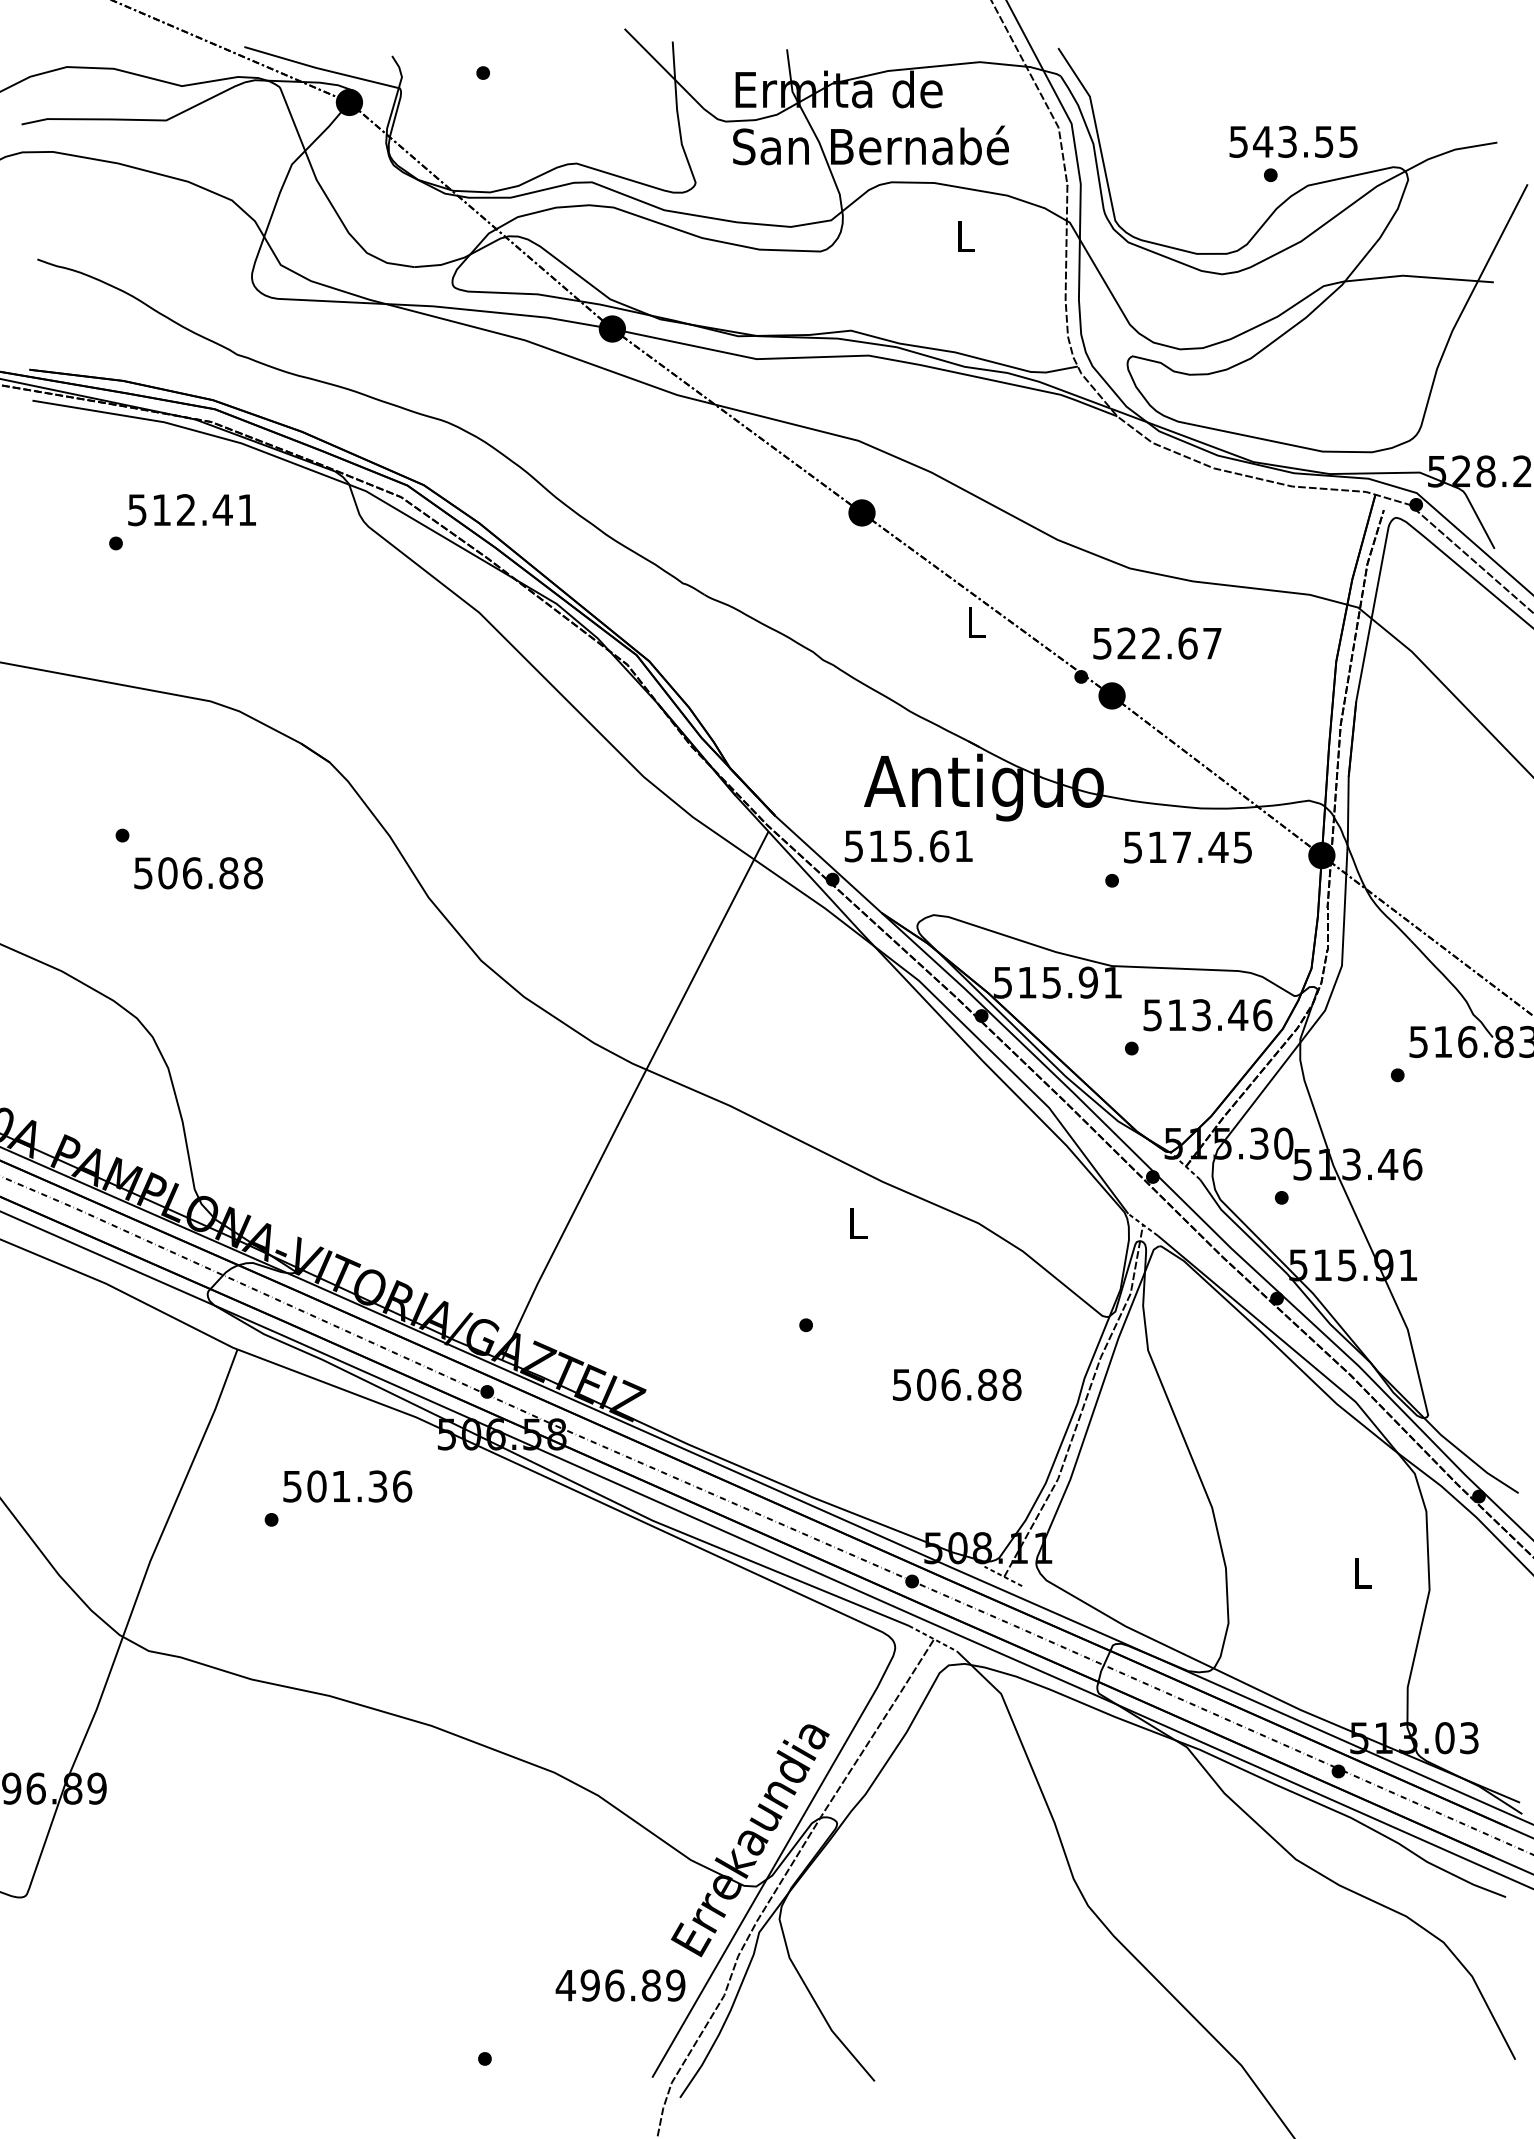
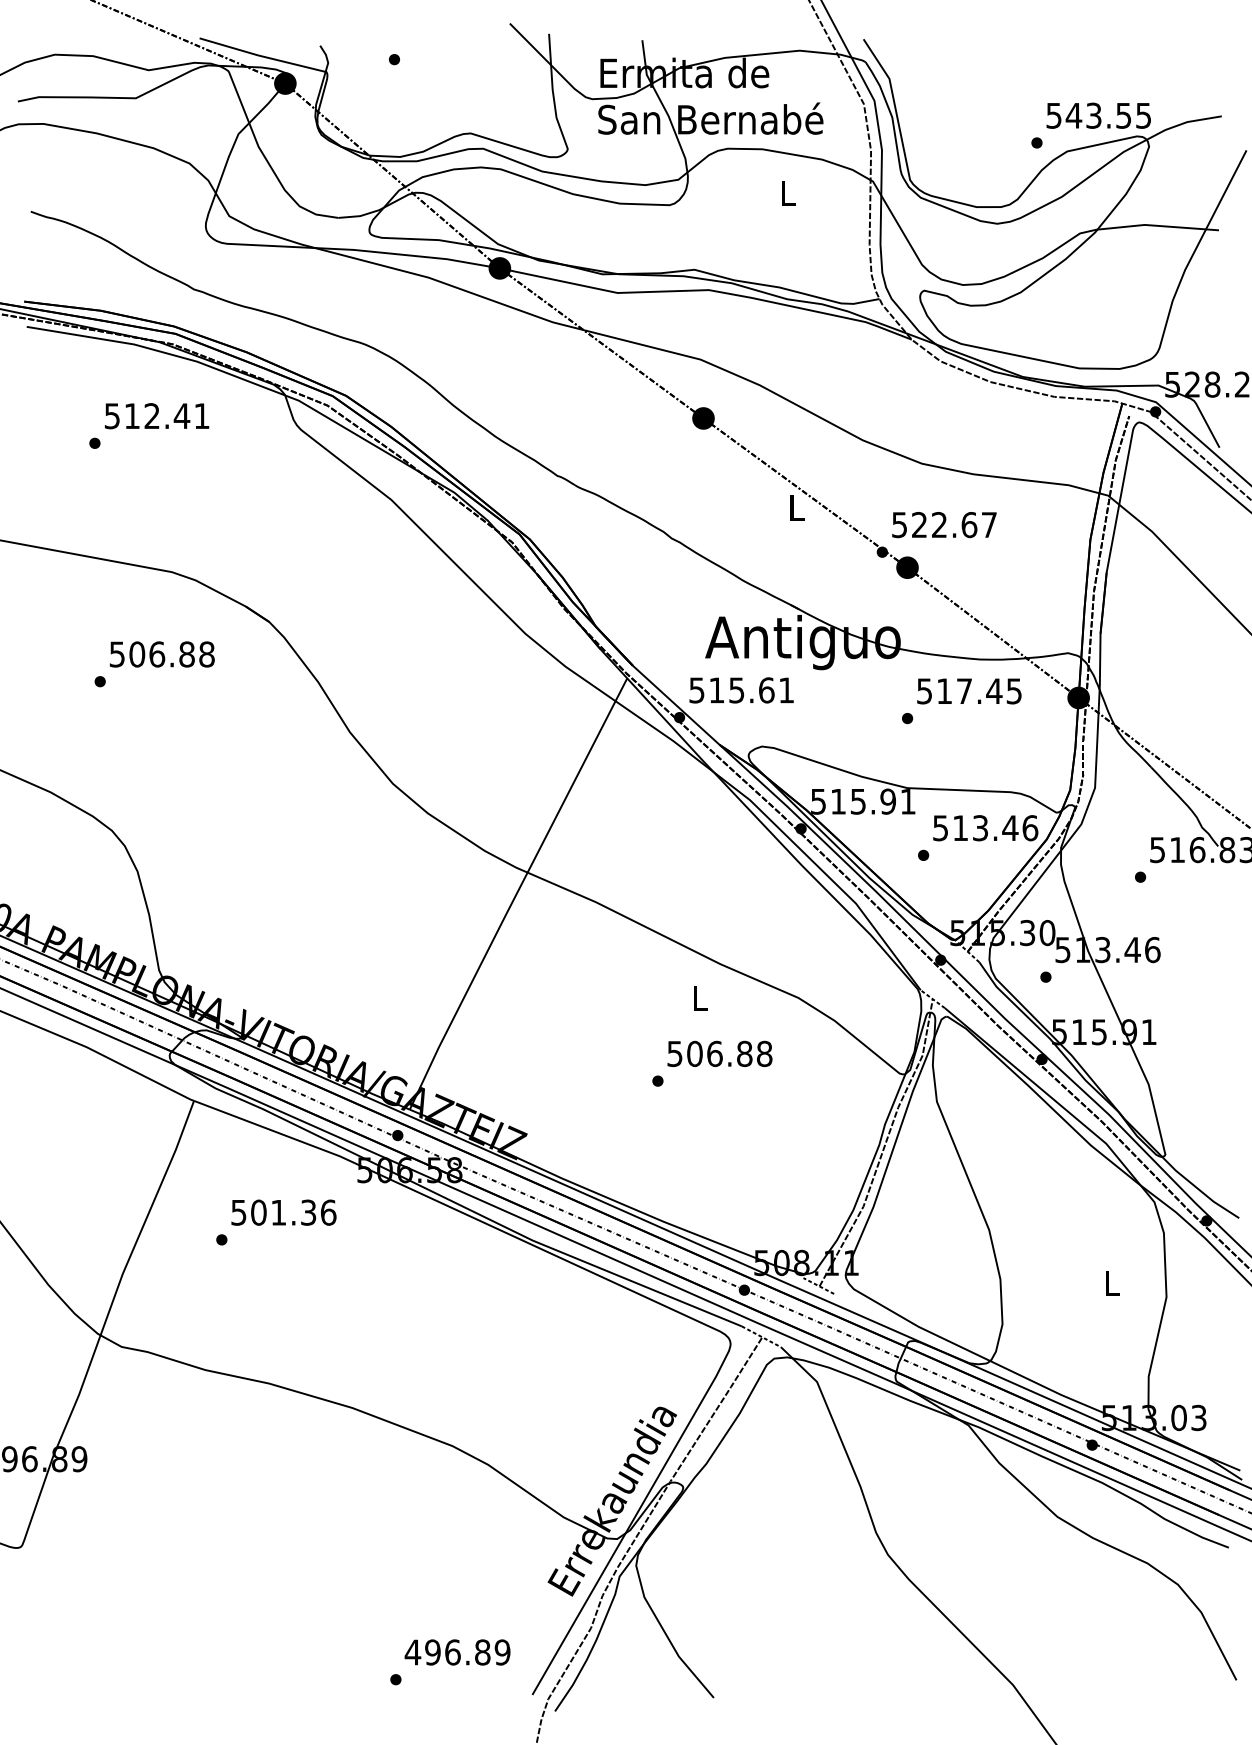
text: (1293, 141) -> (1098, 115), moved
text: (198, 873) -> (162, 654), moved
text: (957, 1384) -> (720, 1053), moved
text: (620, 1985) -> (457, 1652), moved

